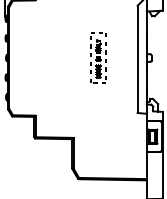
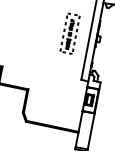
part: (98, 57) -> (70, 33), moved

